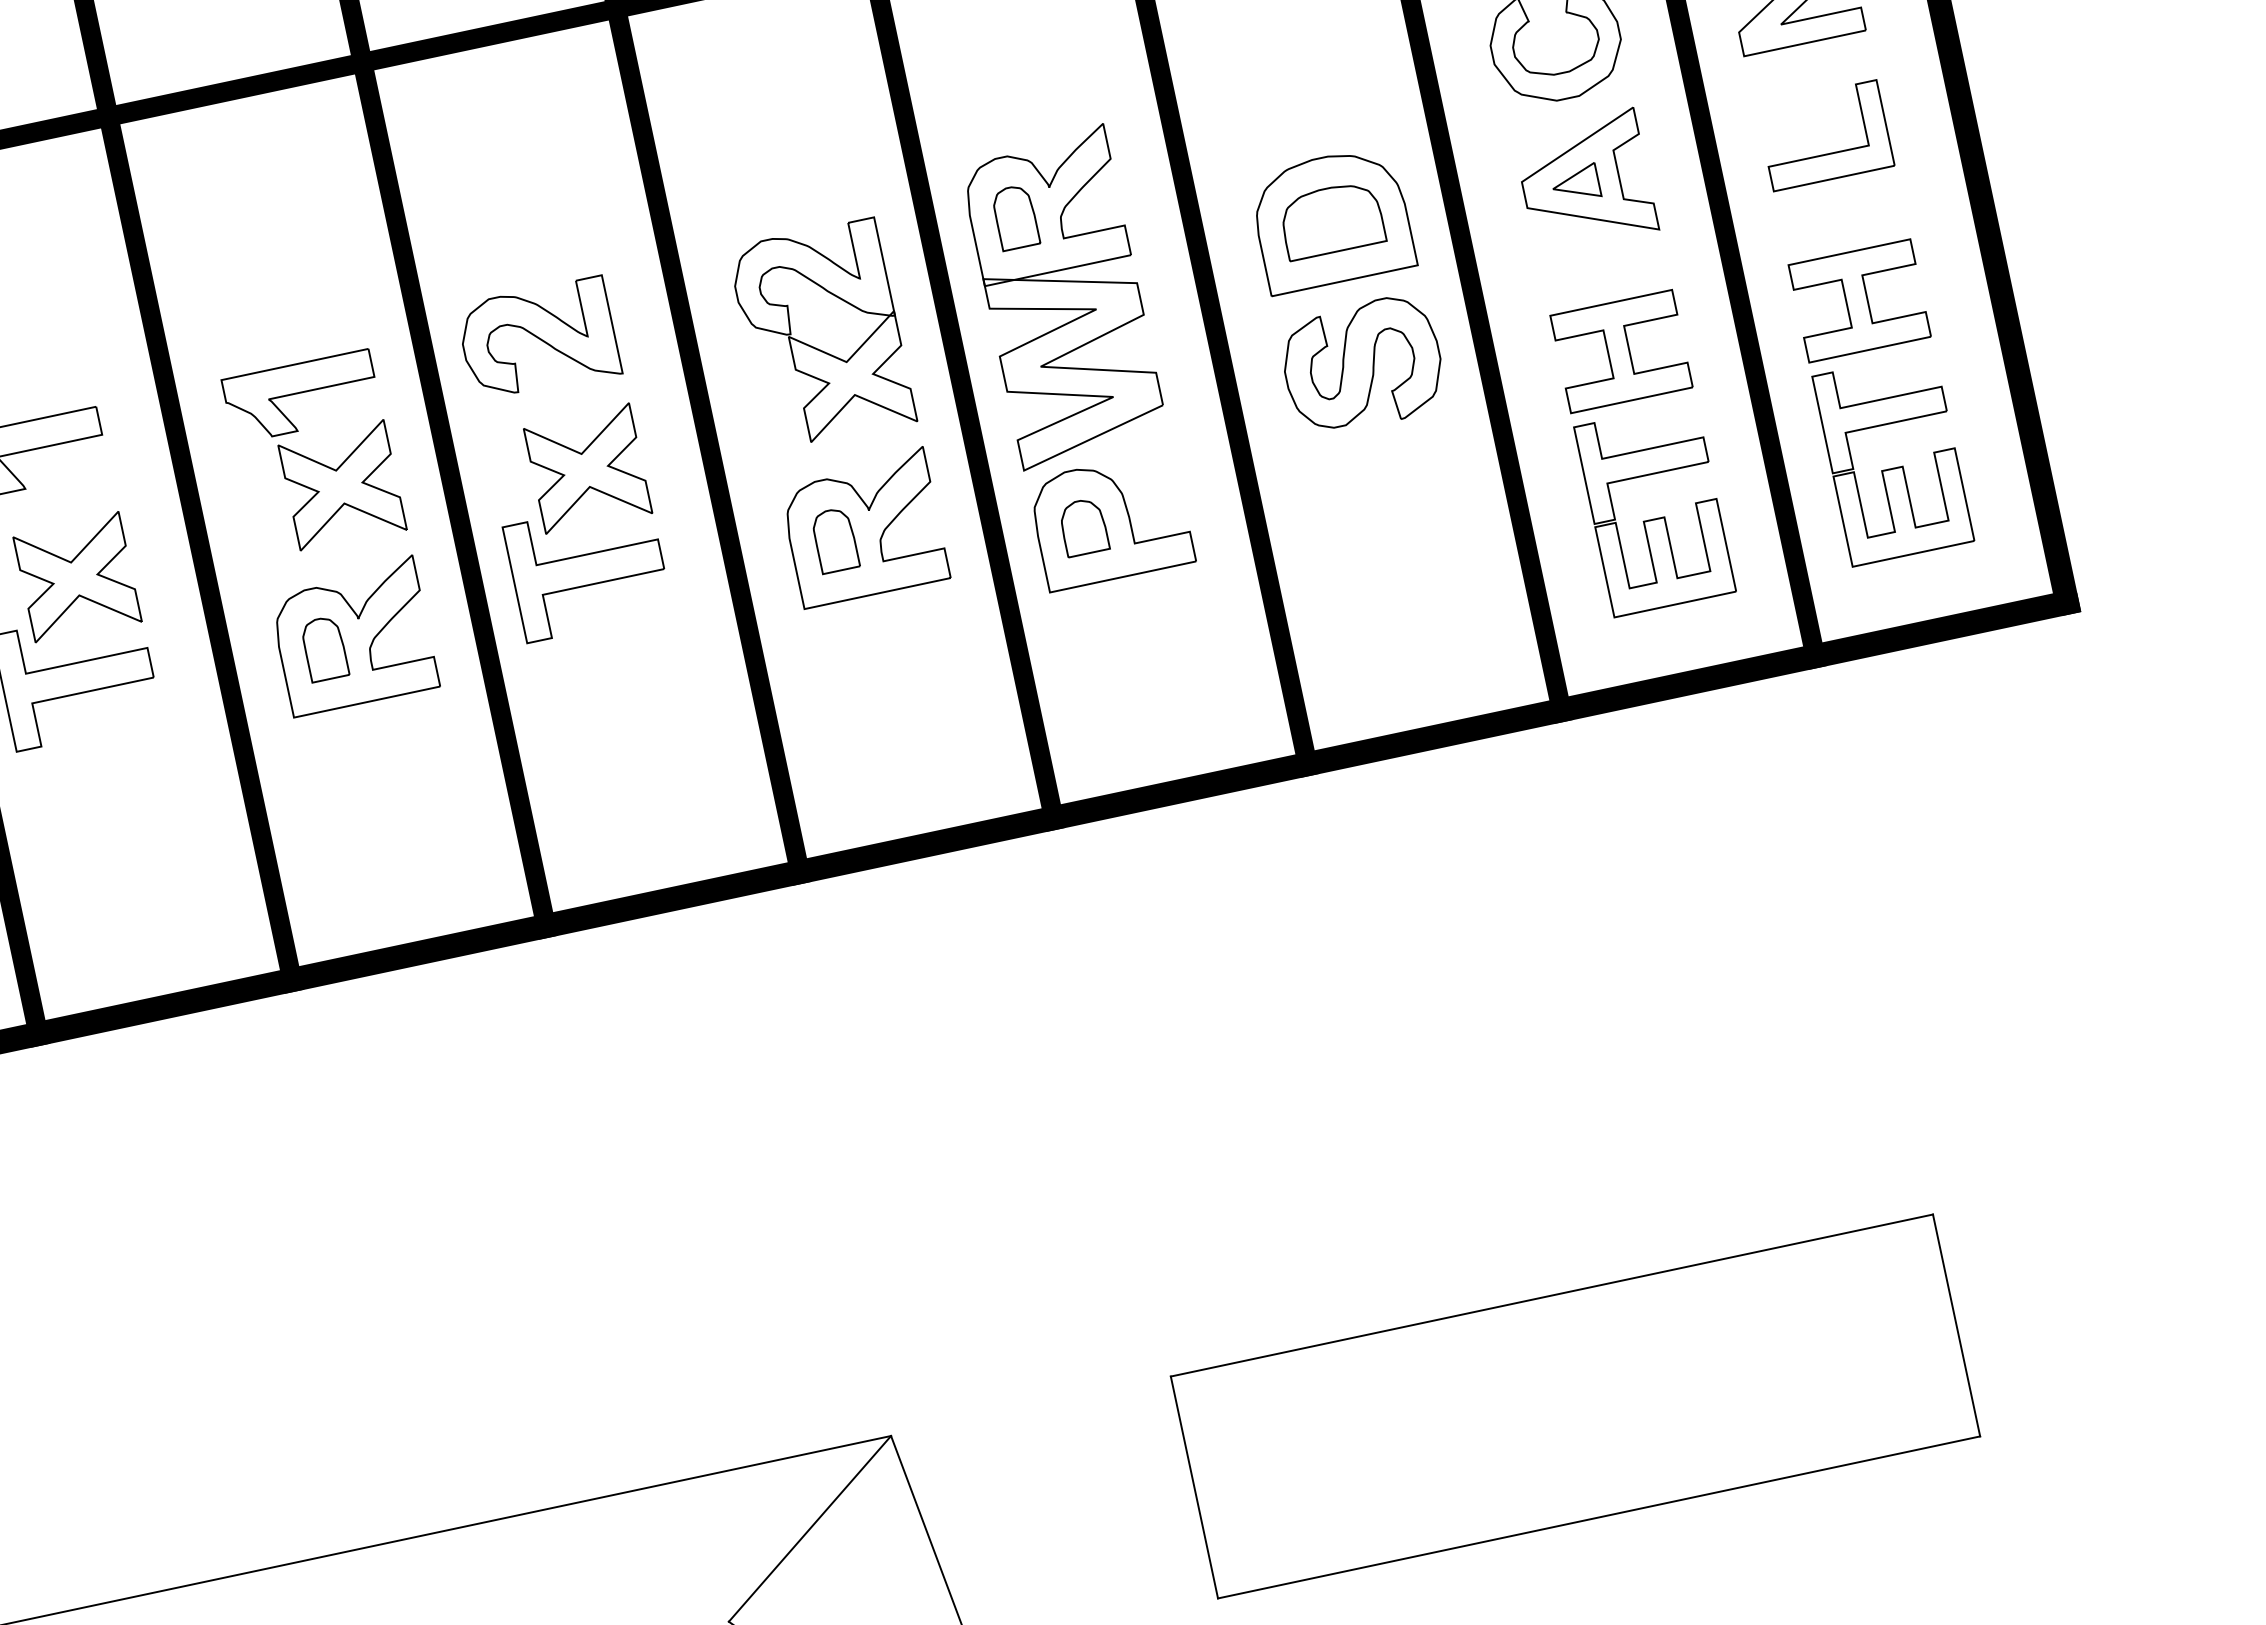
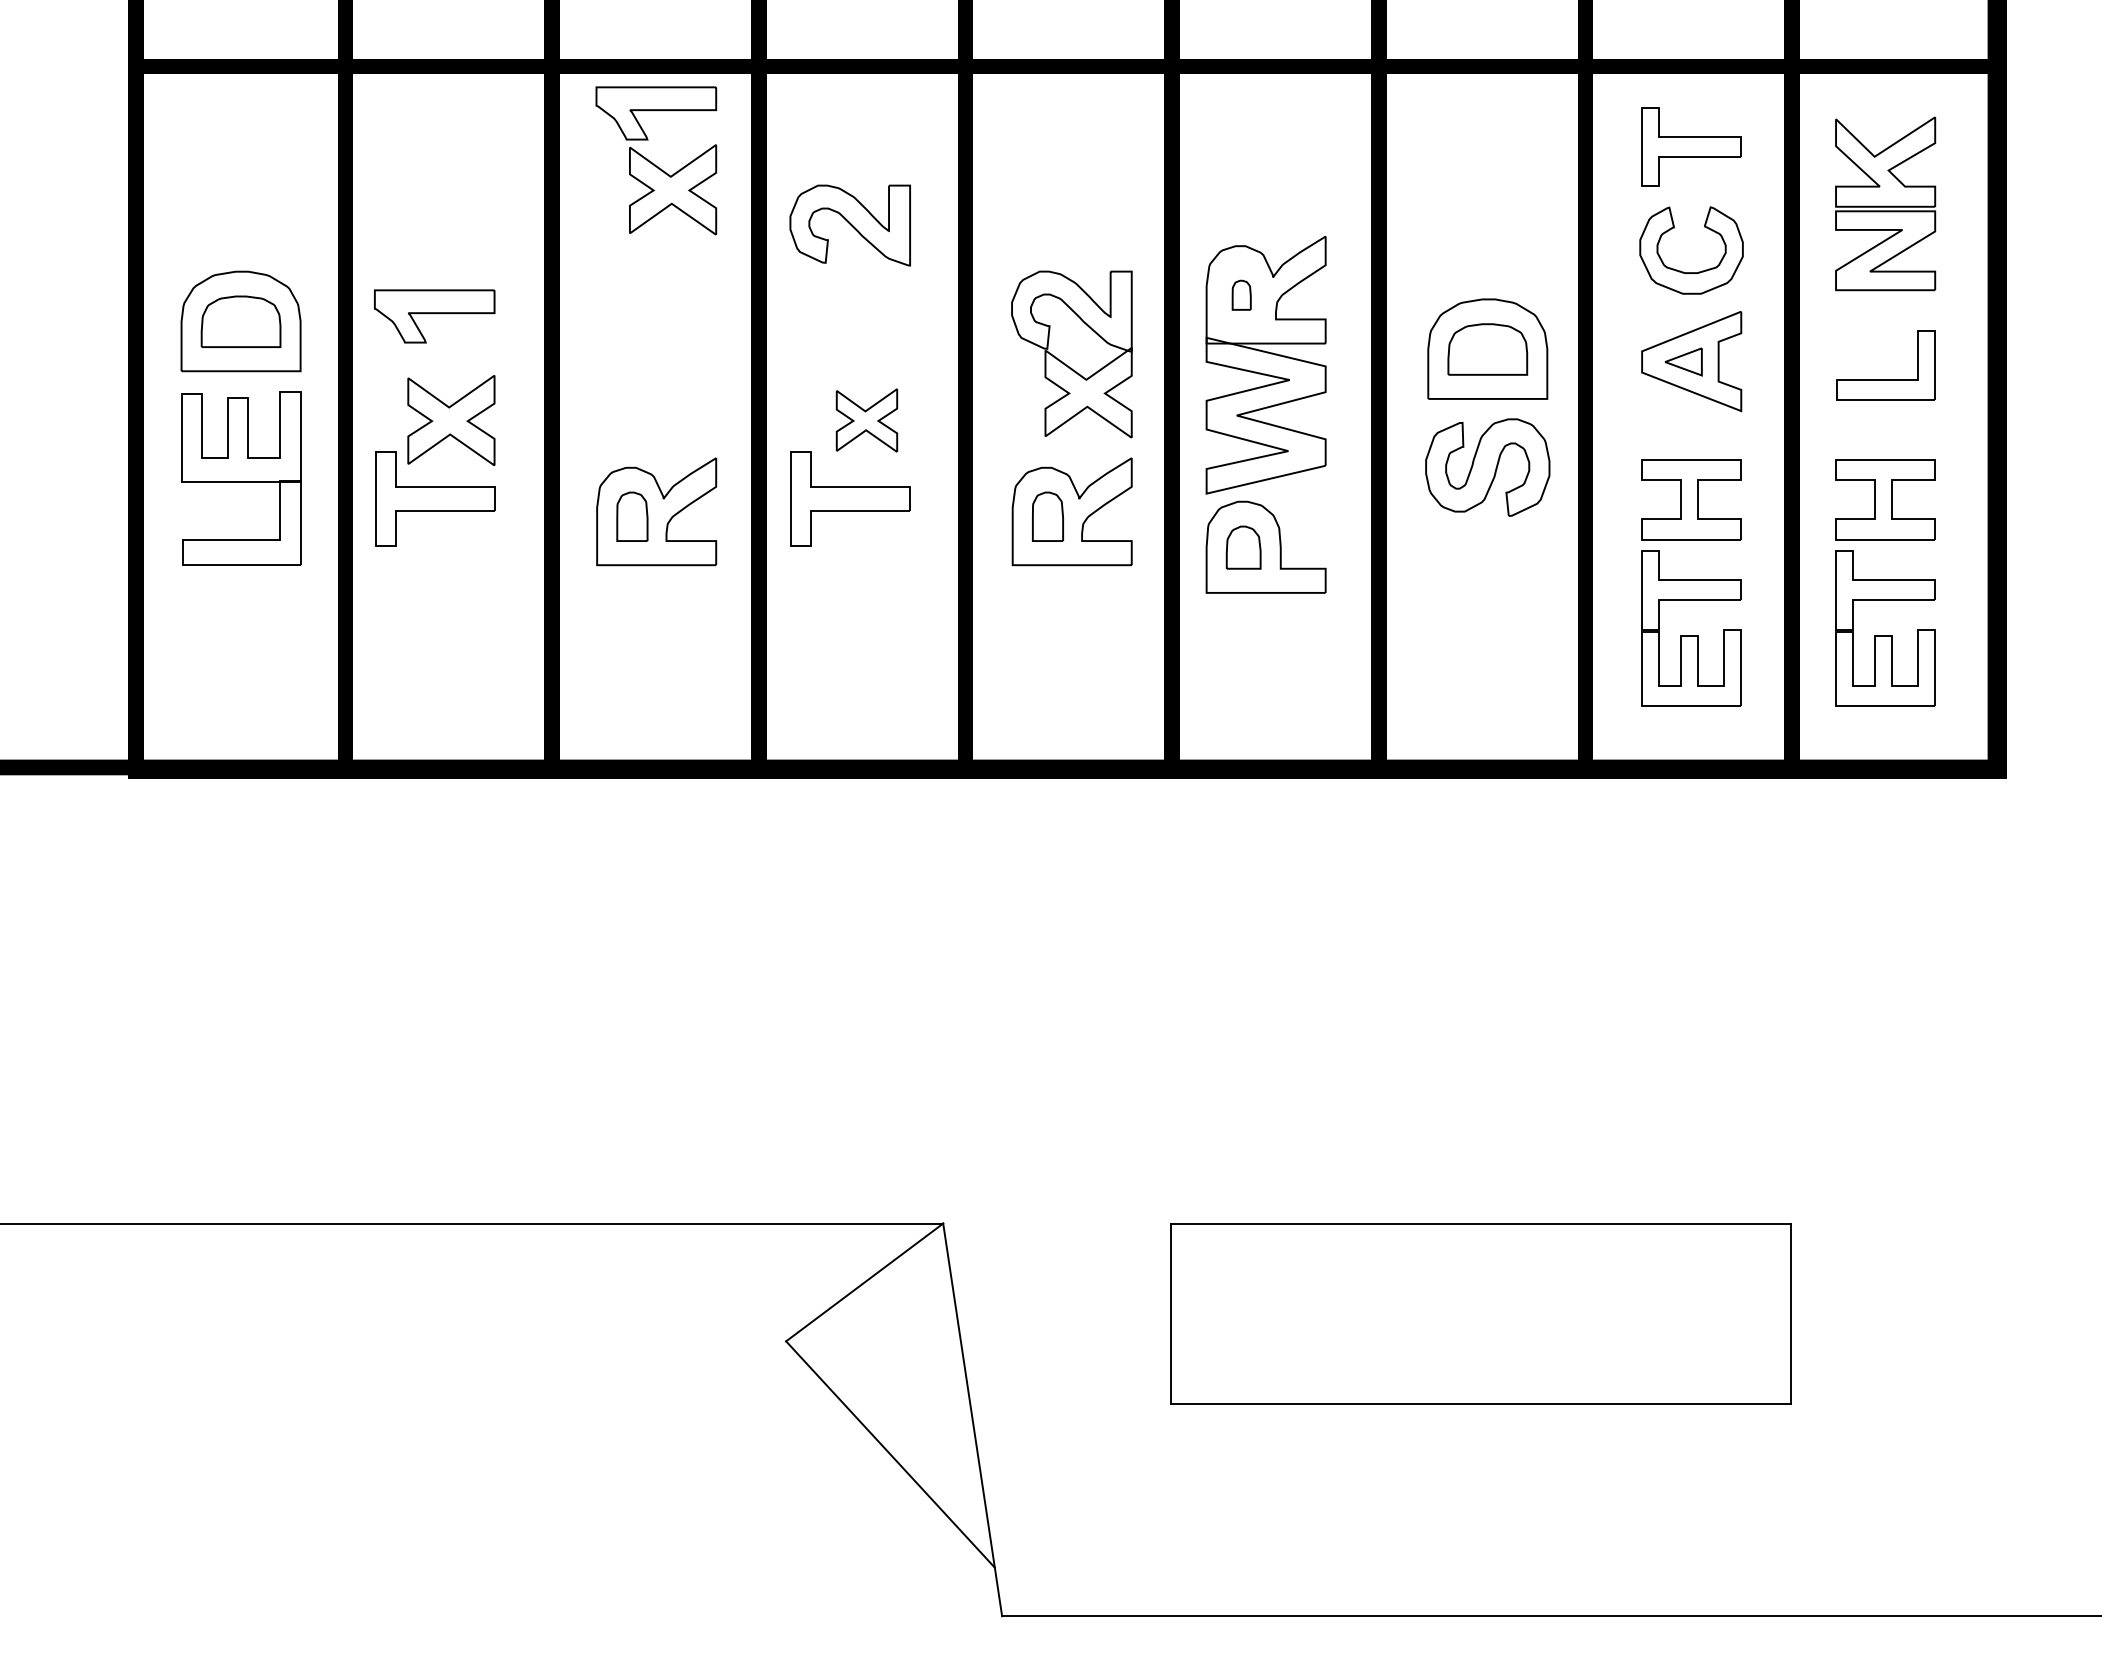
part: (1015, 218) -> (1241, 295), size x0.6
part: (537, 340) -> (849, 225), moved
part: (314, 454) -> (656, 160), moved
part: (587, 469) -> (866, 420), size x0.7

